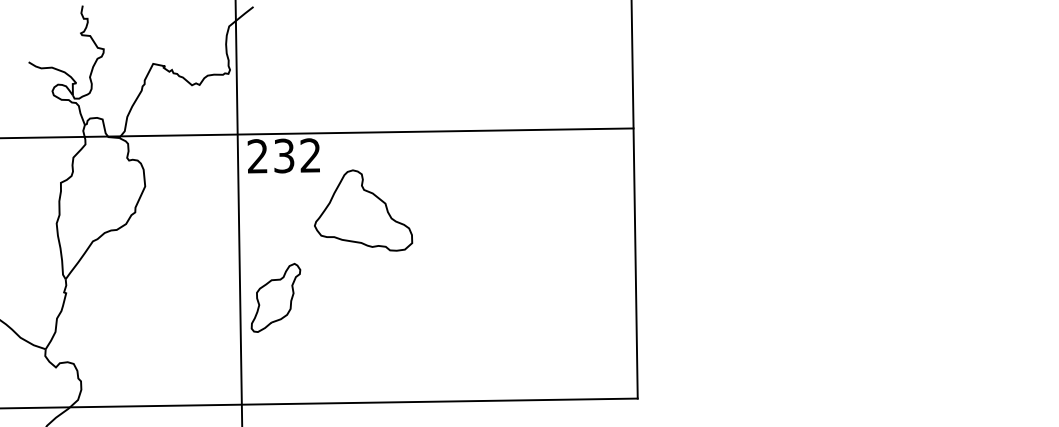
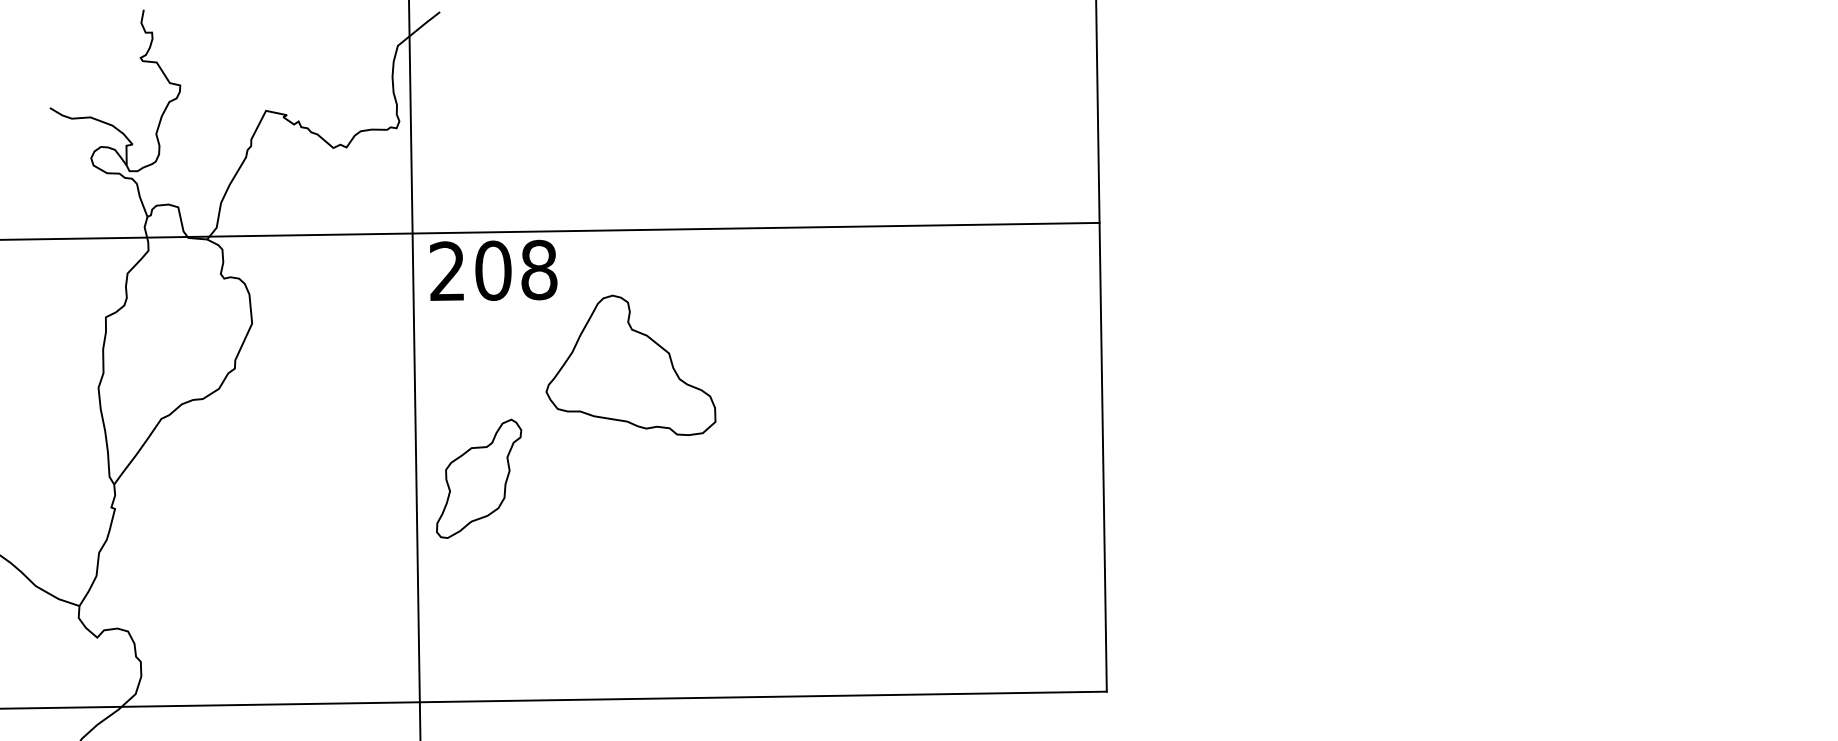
text: (297, 155) -> (516, 269), 232 -> 208
part: (275, 297) -> (478, 478), moved

